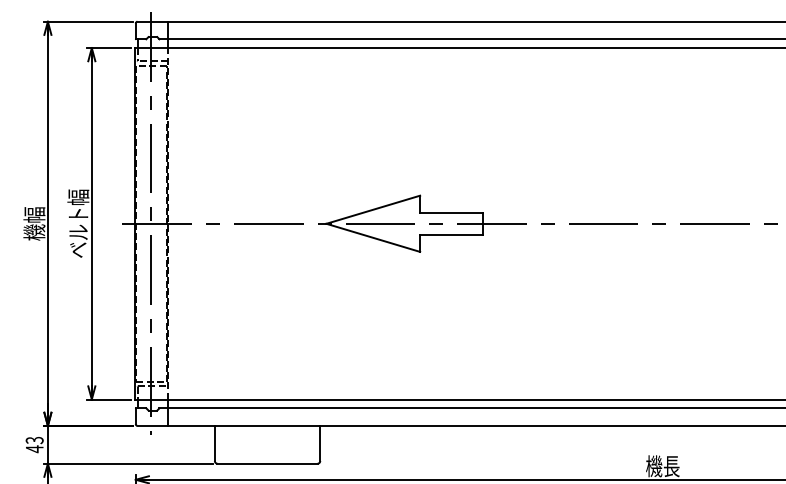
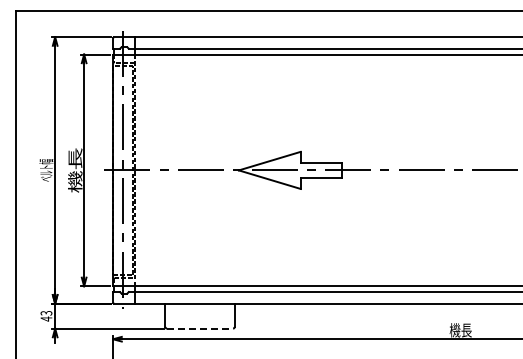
text: (78, 222) -> (75, 169), ベルト幅 -> 機長
text: (34, 223) -> (46, 170), 機幅 -> ベルト幅
line: (268, 463) -> (200, 328), solid -> dashed

